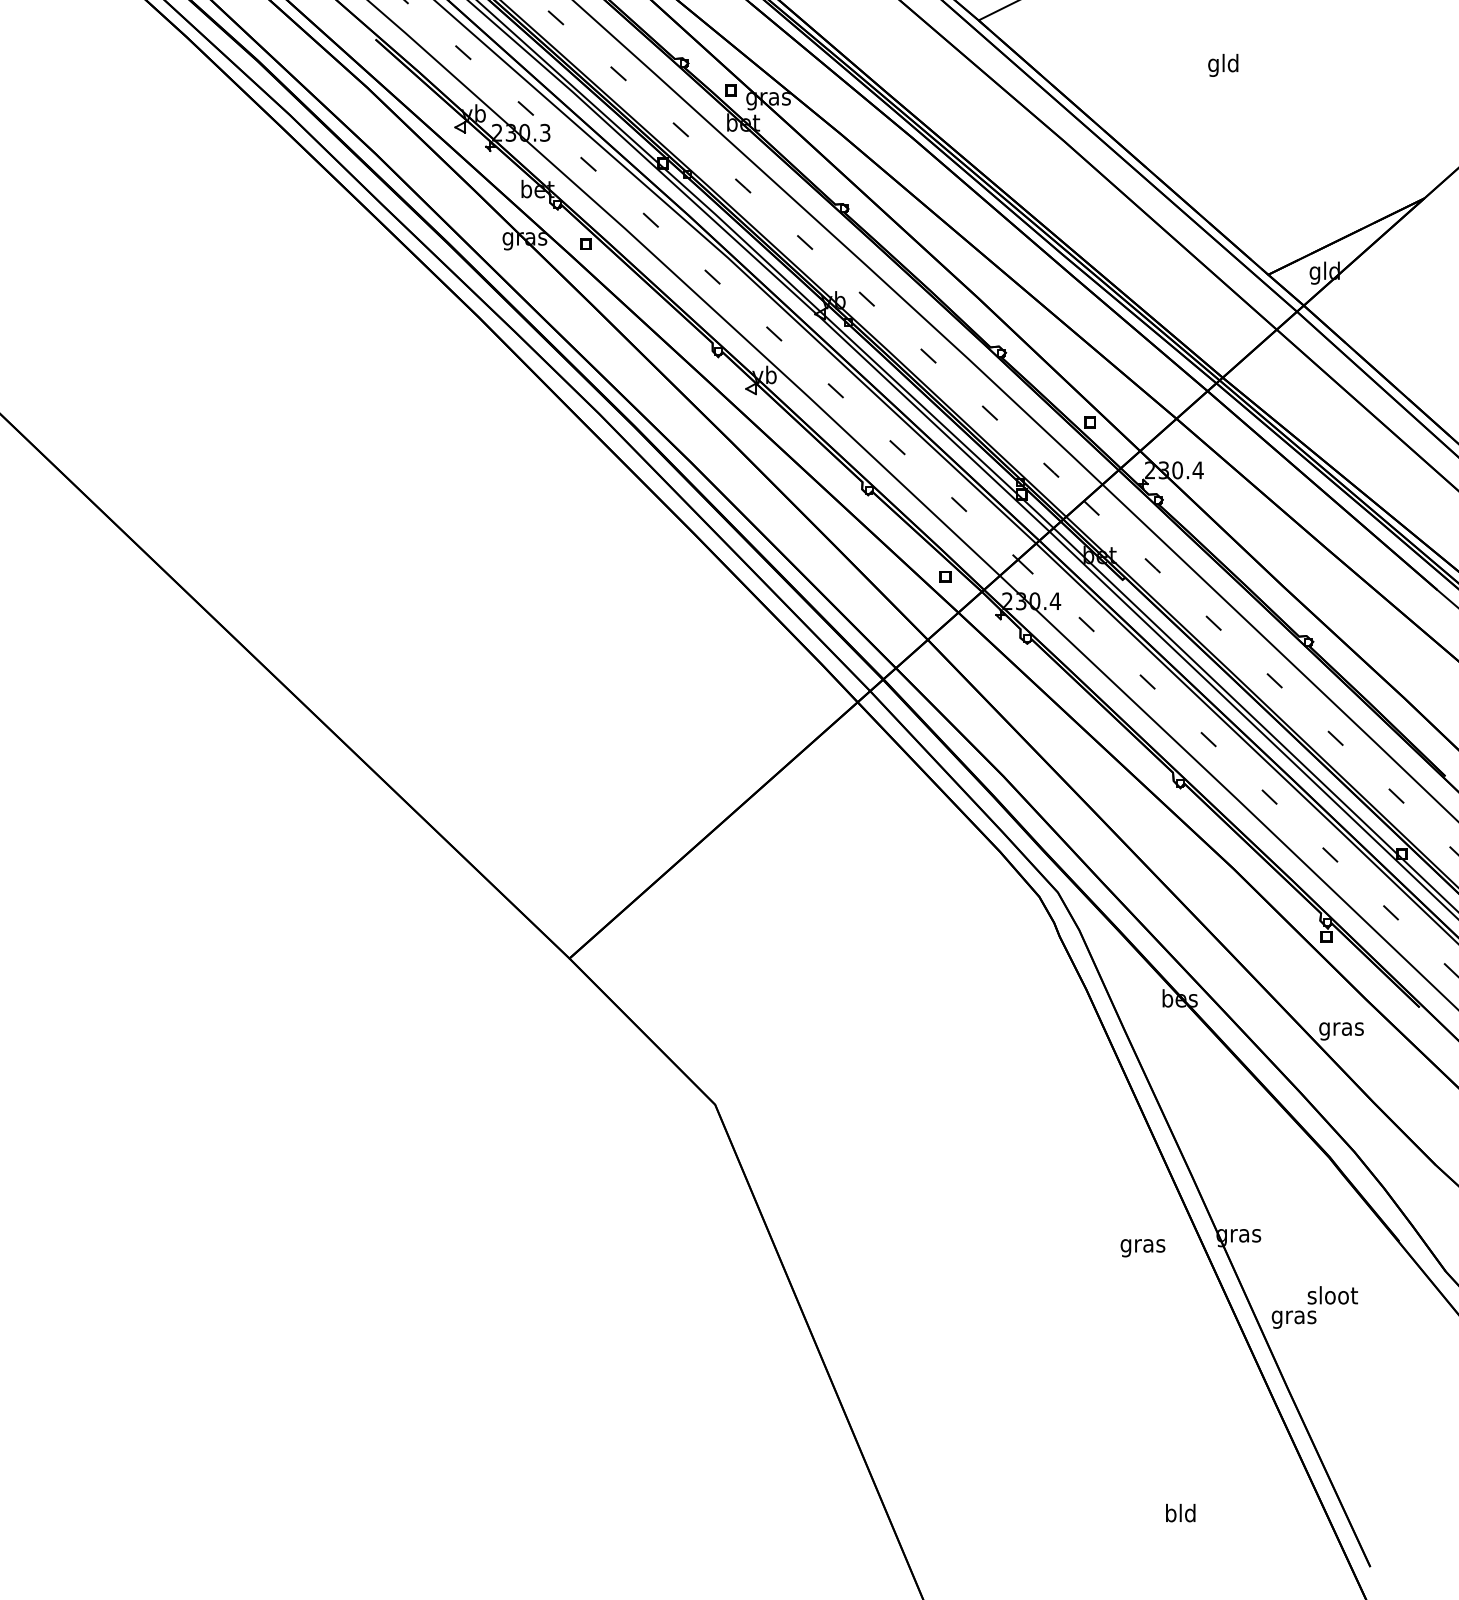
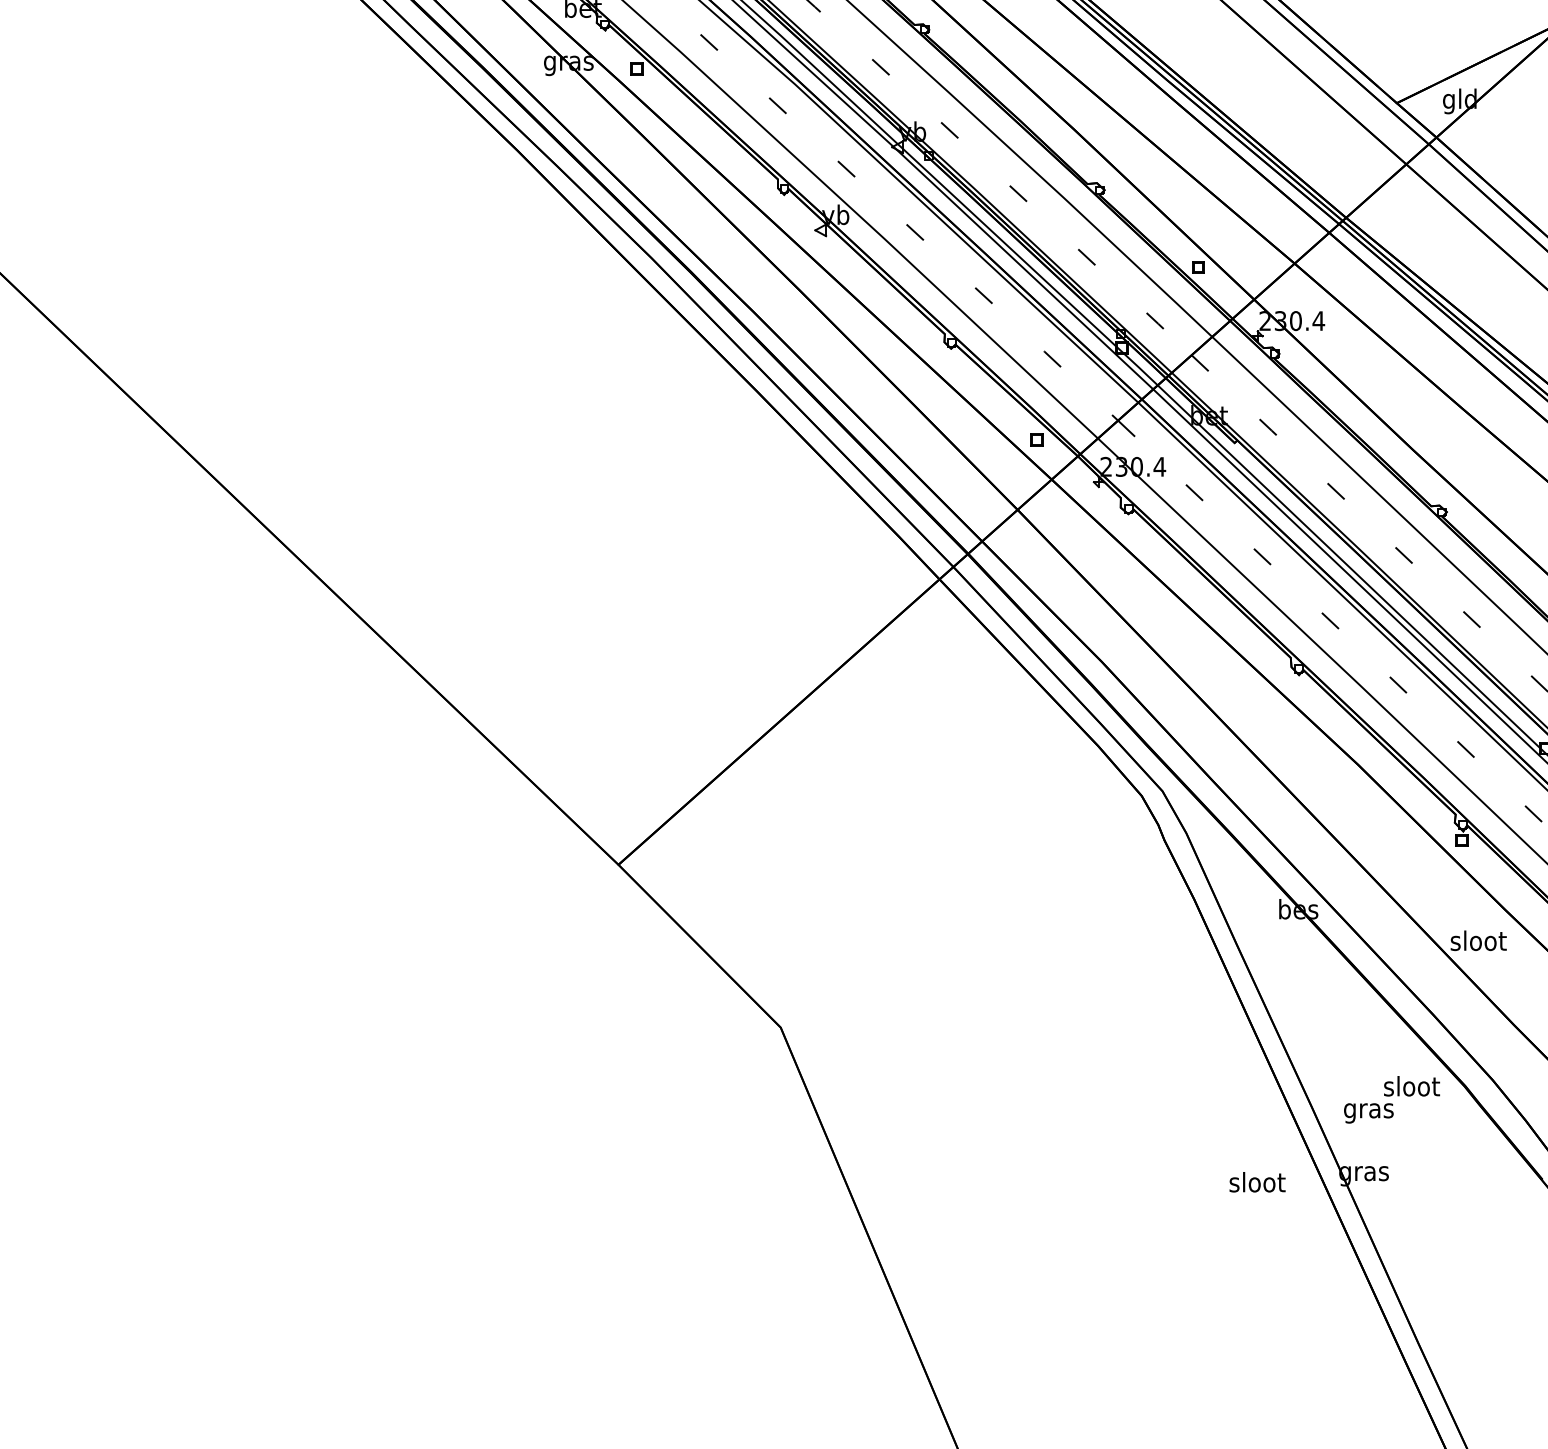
text: (1341, 1028) -> (1478, 942), gras -> sloot
text: (1143, 1245) -> (1257, 1184), gras -> sloot
text: (1314, 1307) -> (1391, 1099), moved

